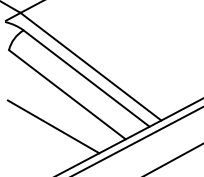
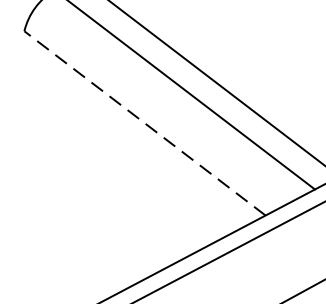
line: (67, 94) -> (145, 122), solid -> dashed
line: (53, 126) -> (116, 189), removed

